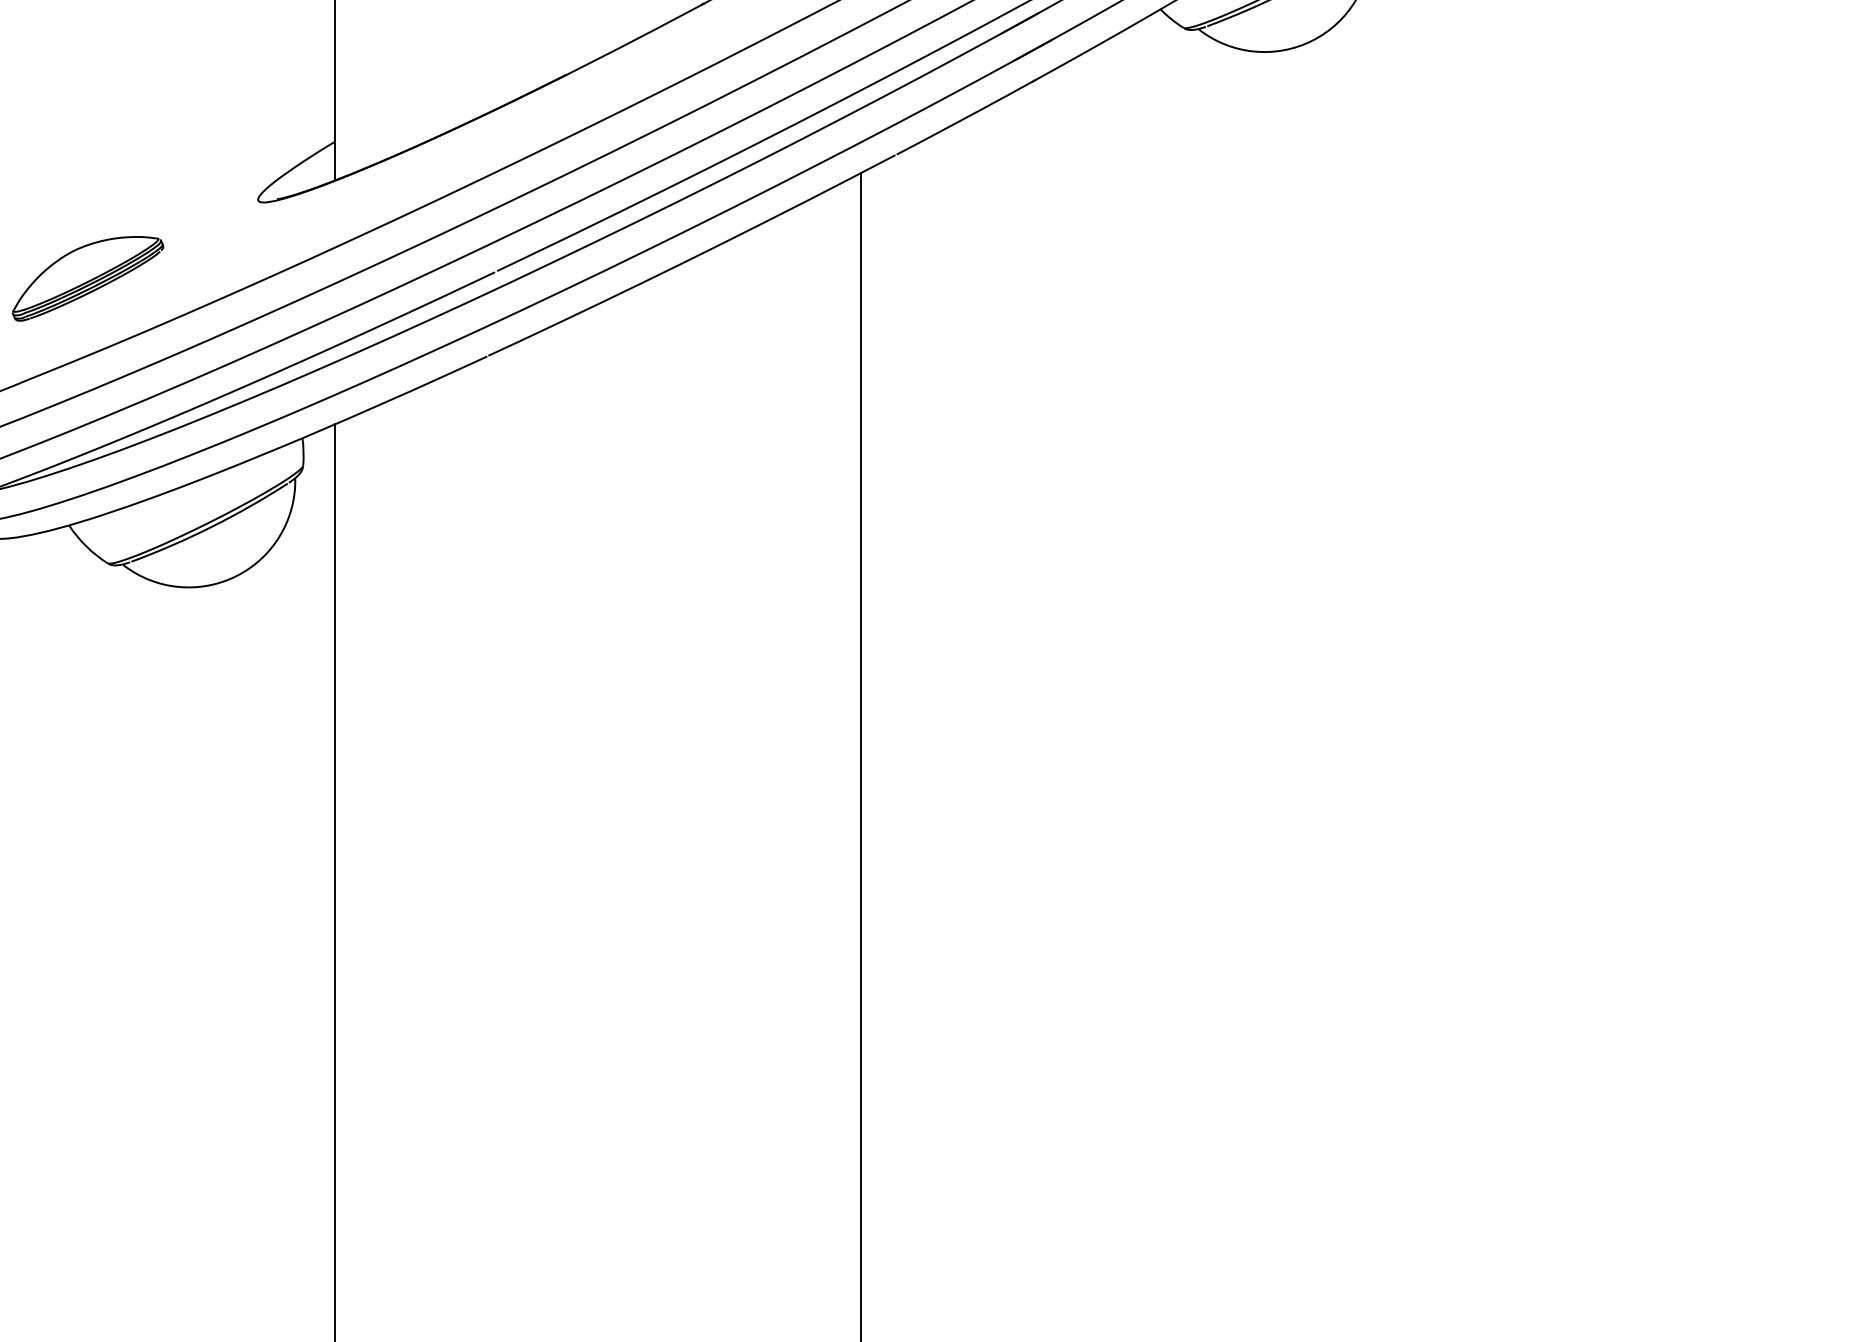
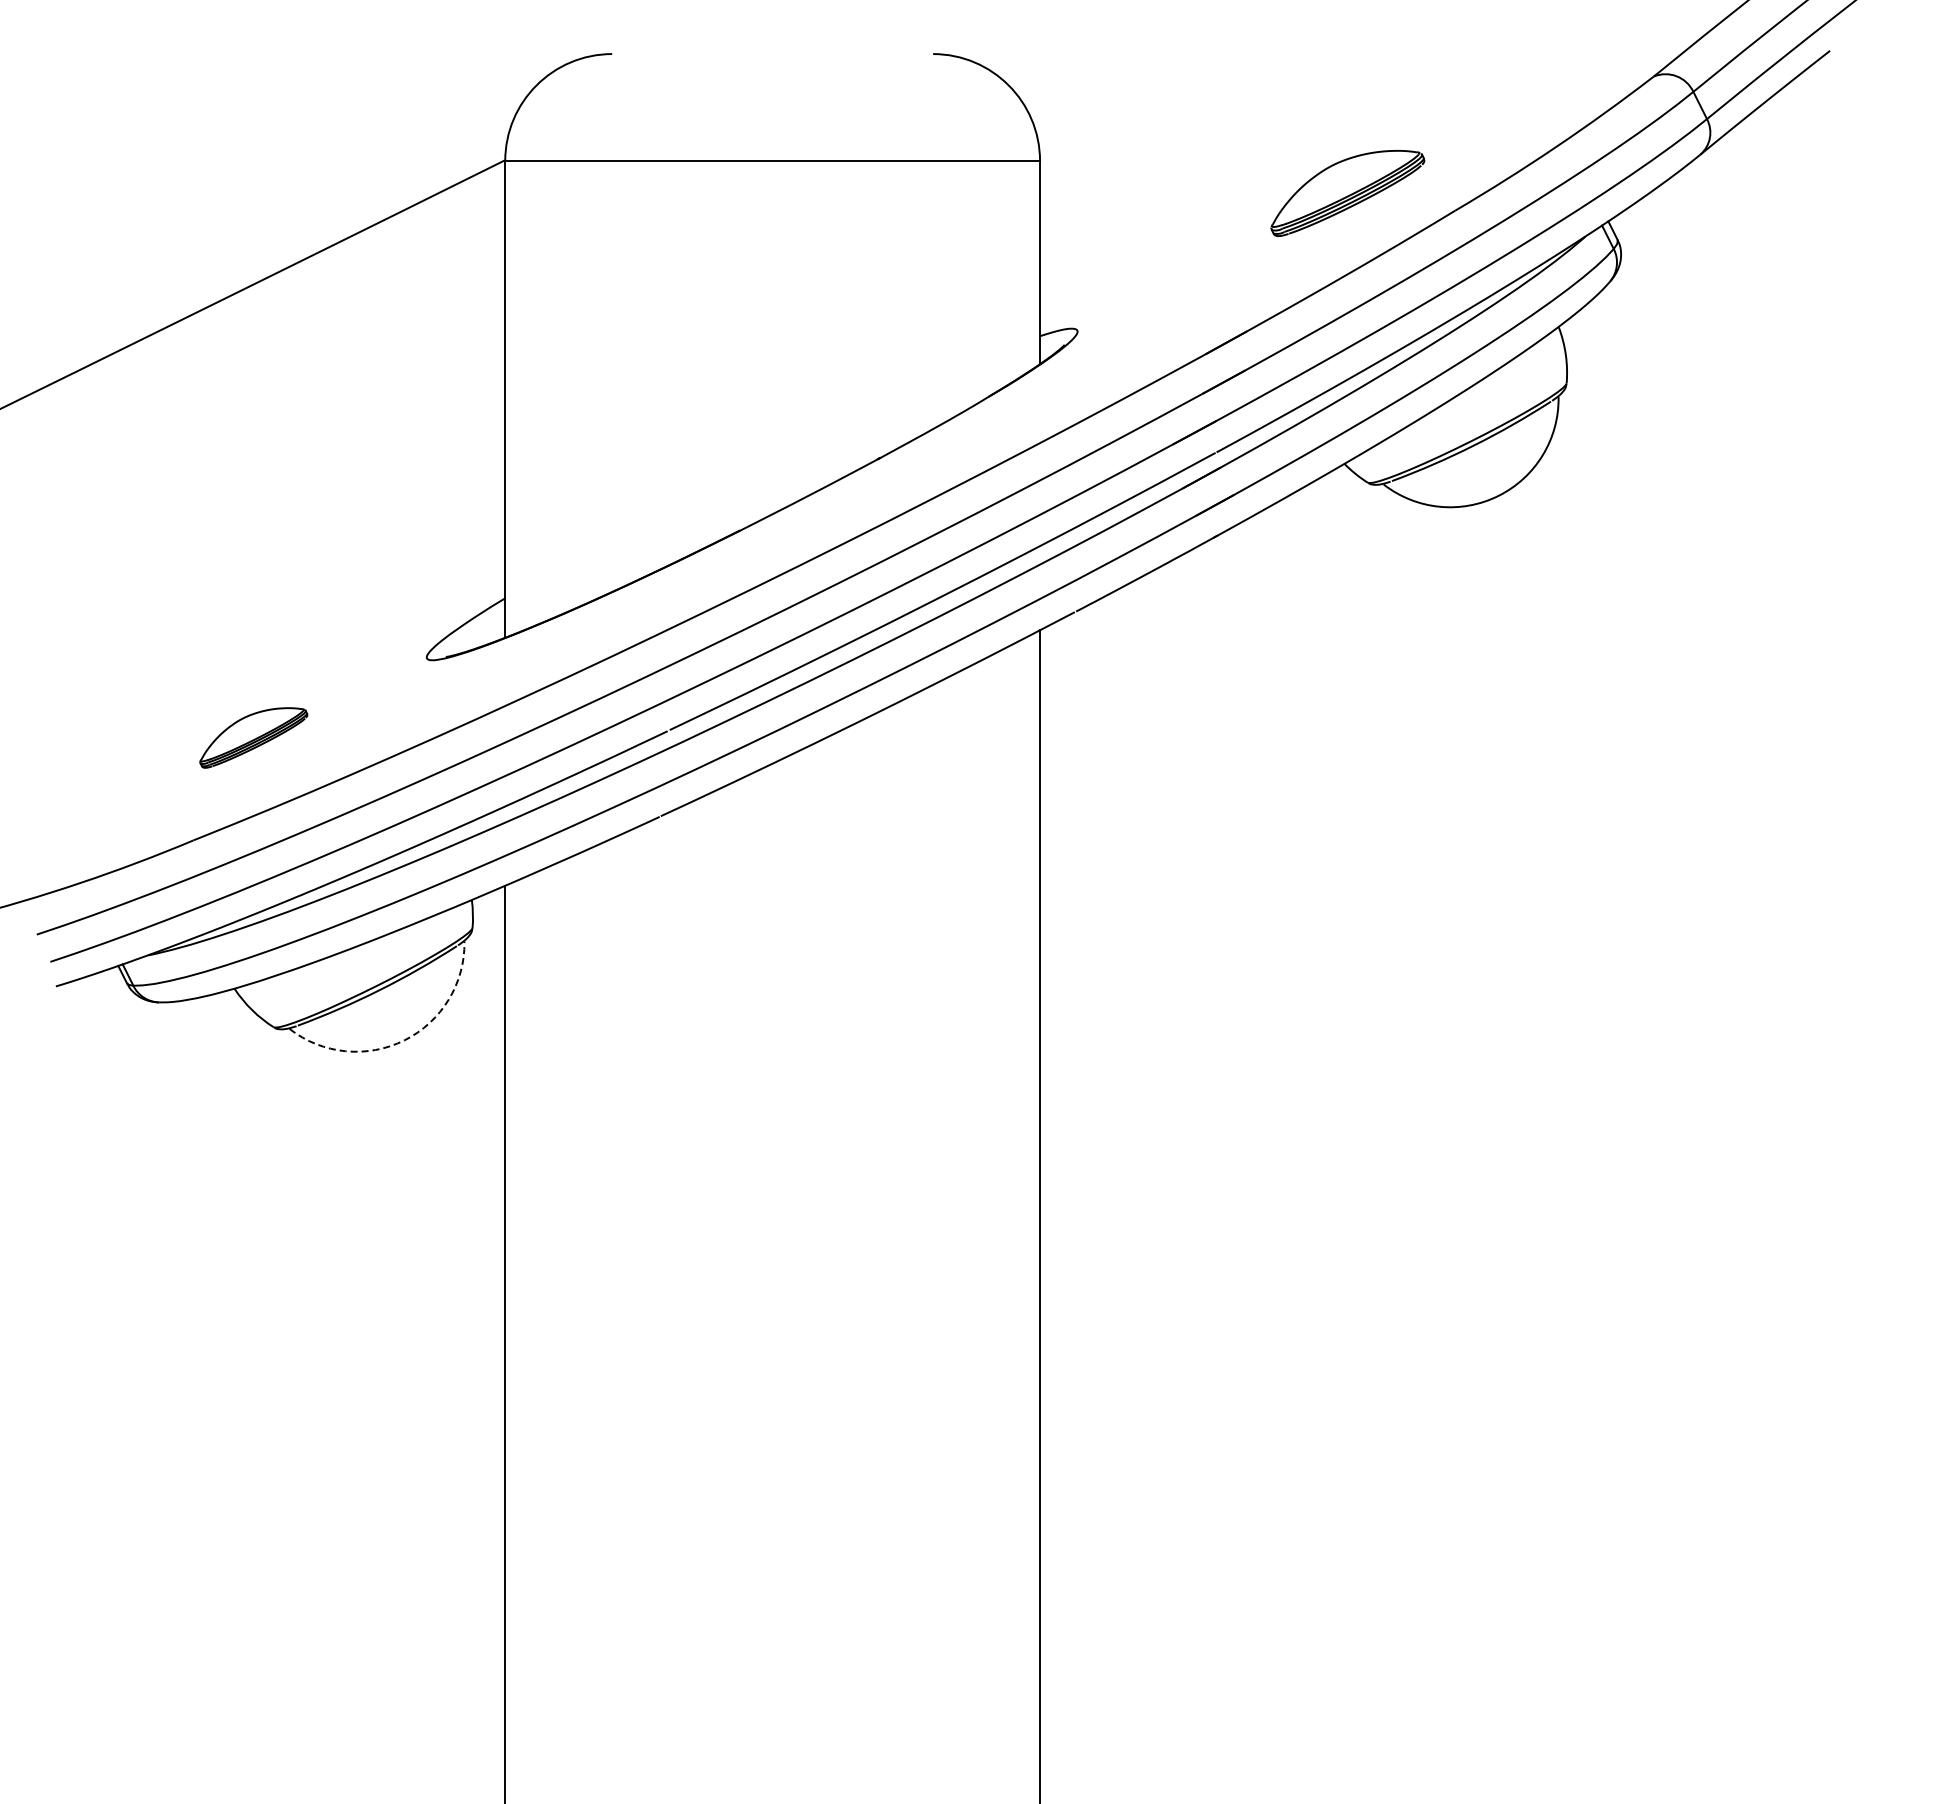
part: (87, 278) -> (253, 737), size x0.7
arc: (236, 576) -> (404, 1040), solid -> dashed

